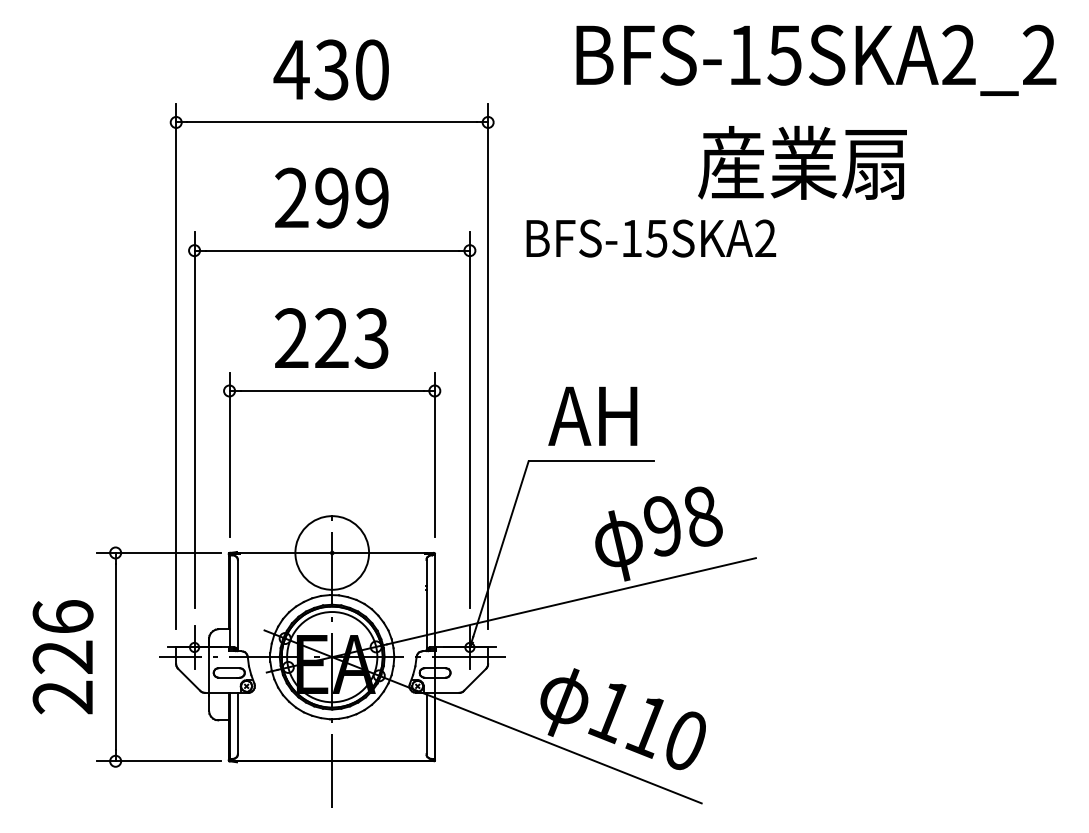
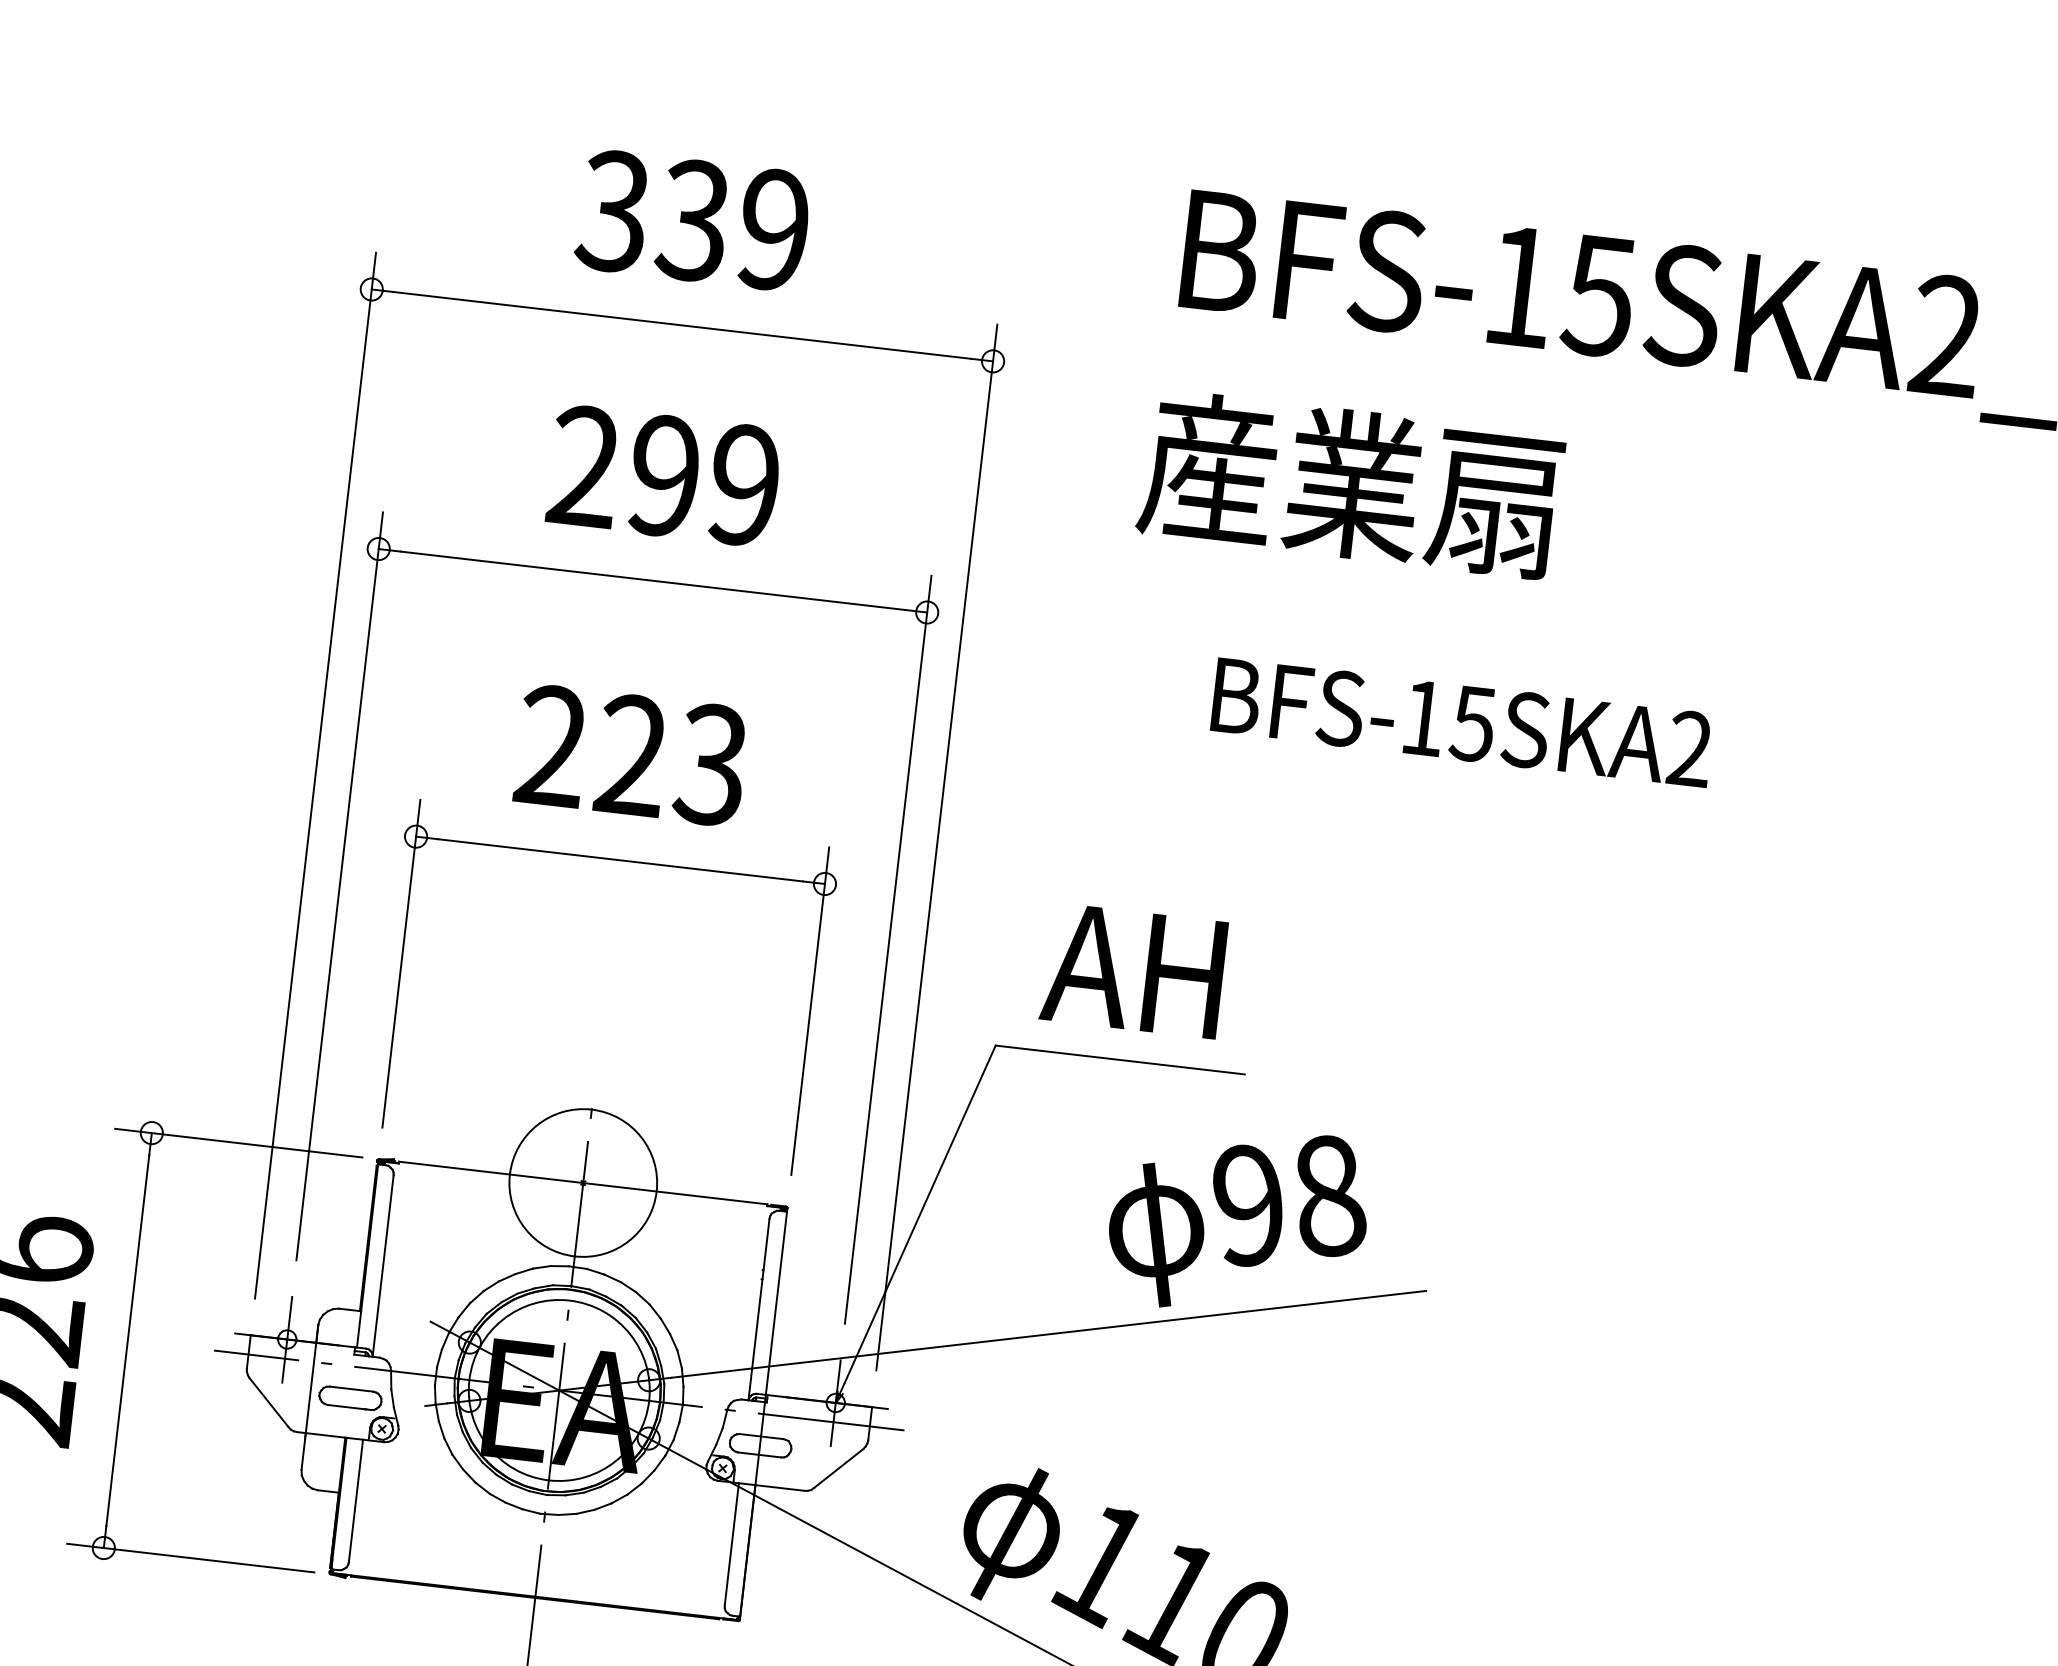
text: (330, 69) -> (691, 219), 430 -> 339
text: (802, 162) -> (1351, 483), moved
text: (651, 238) -> (1462, 722), moved

